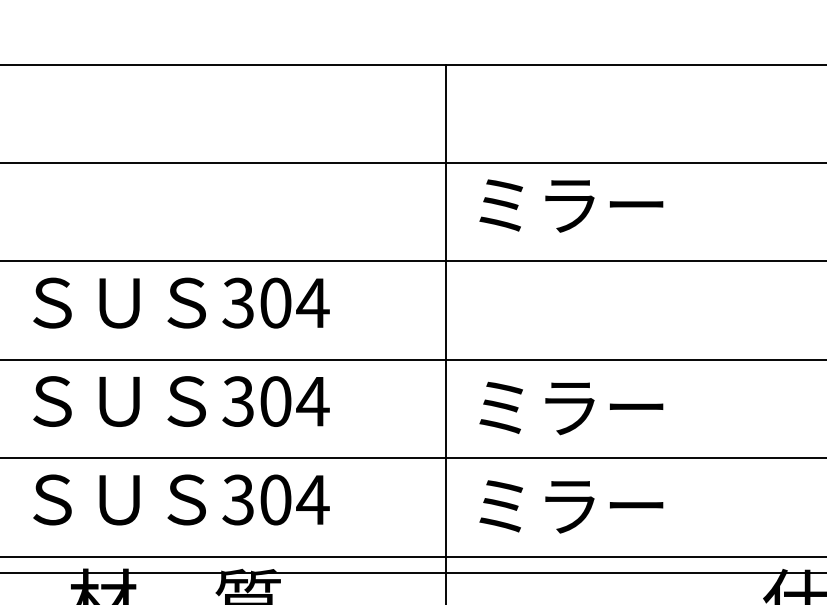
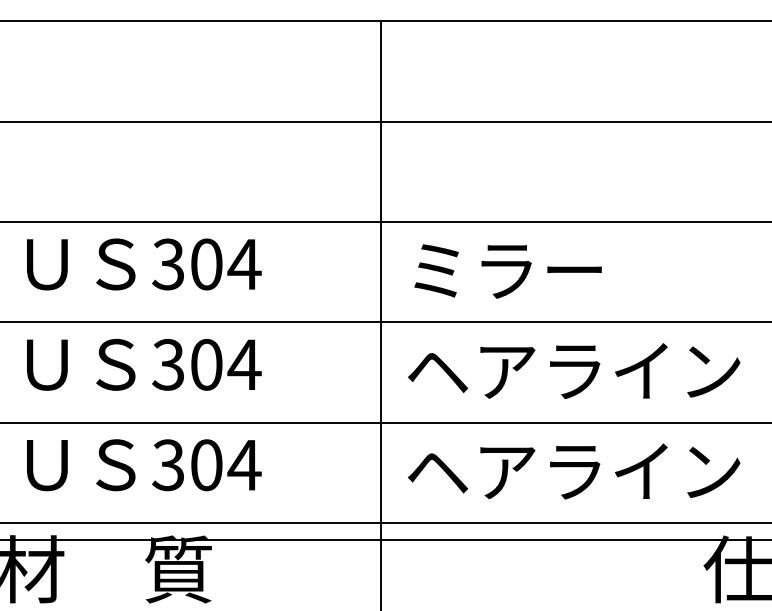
text: (571, 205) -> (508, 270), moved
text: (636, 407) -> (574, 370), ミラー -> ヘアライン
text: (635, 505) -> (573, 470), ミラー -> ヘアライン

